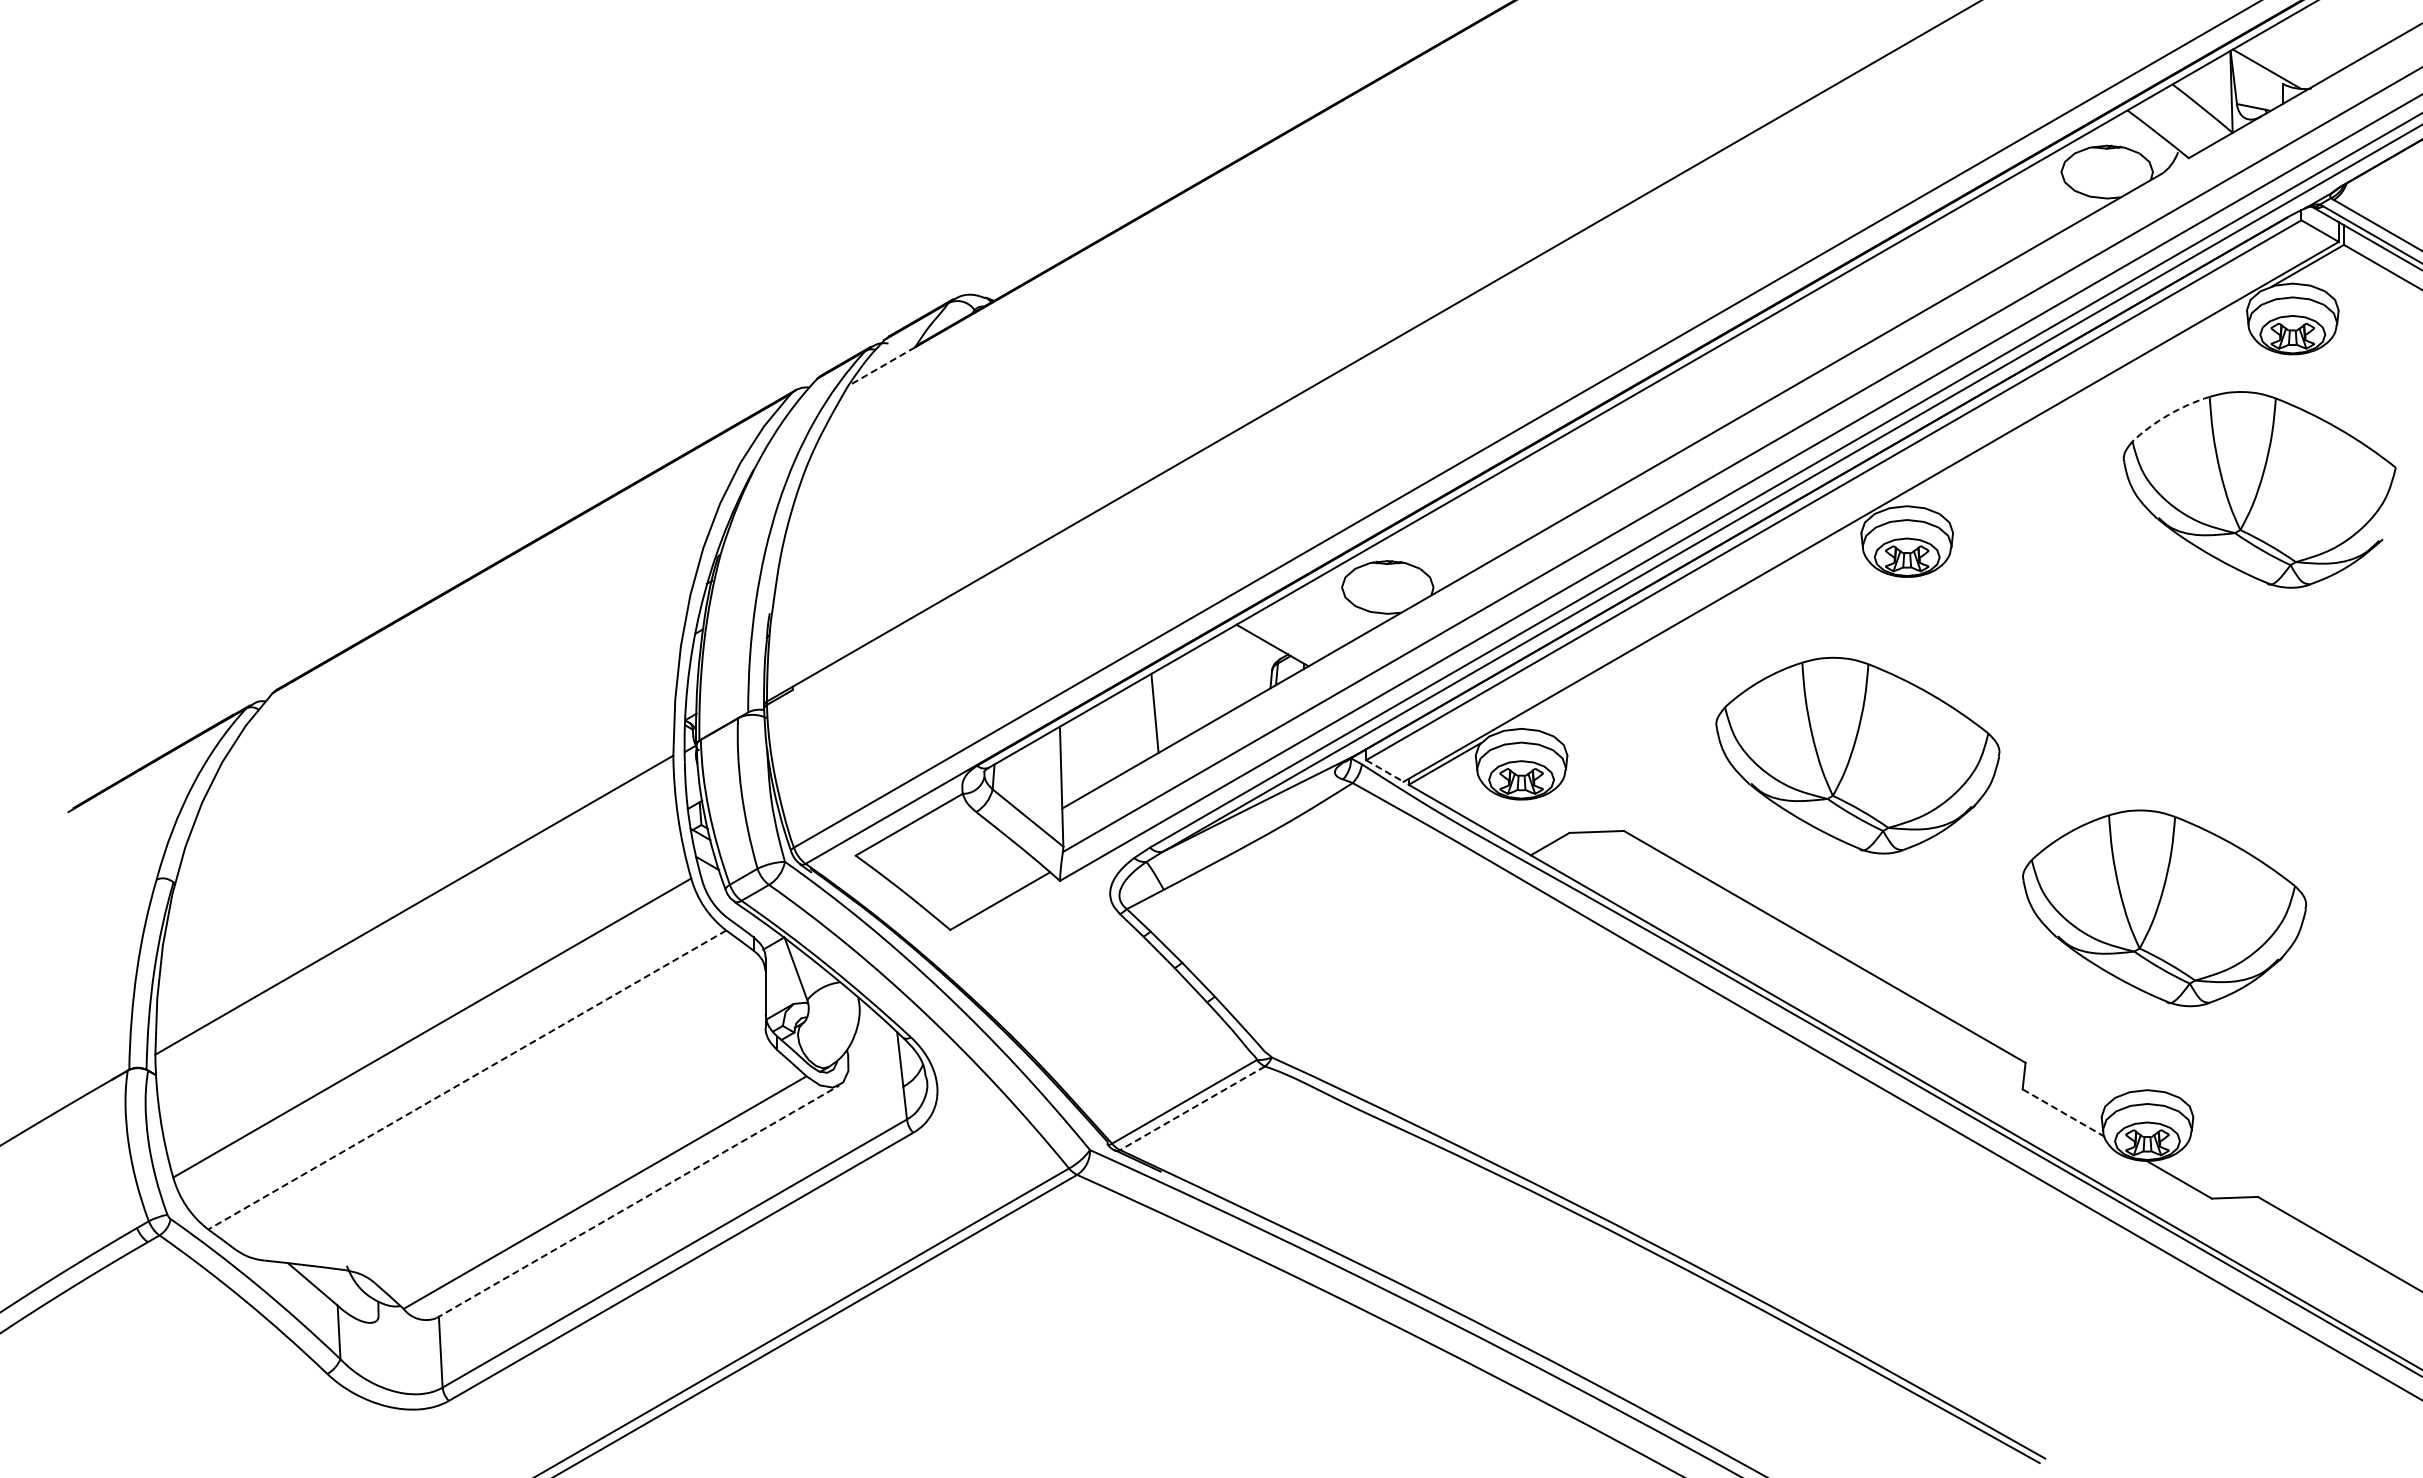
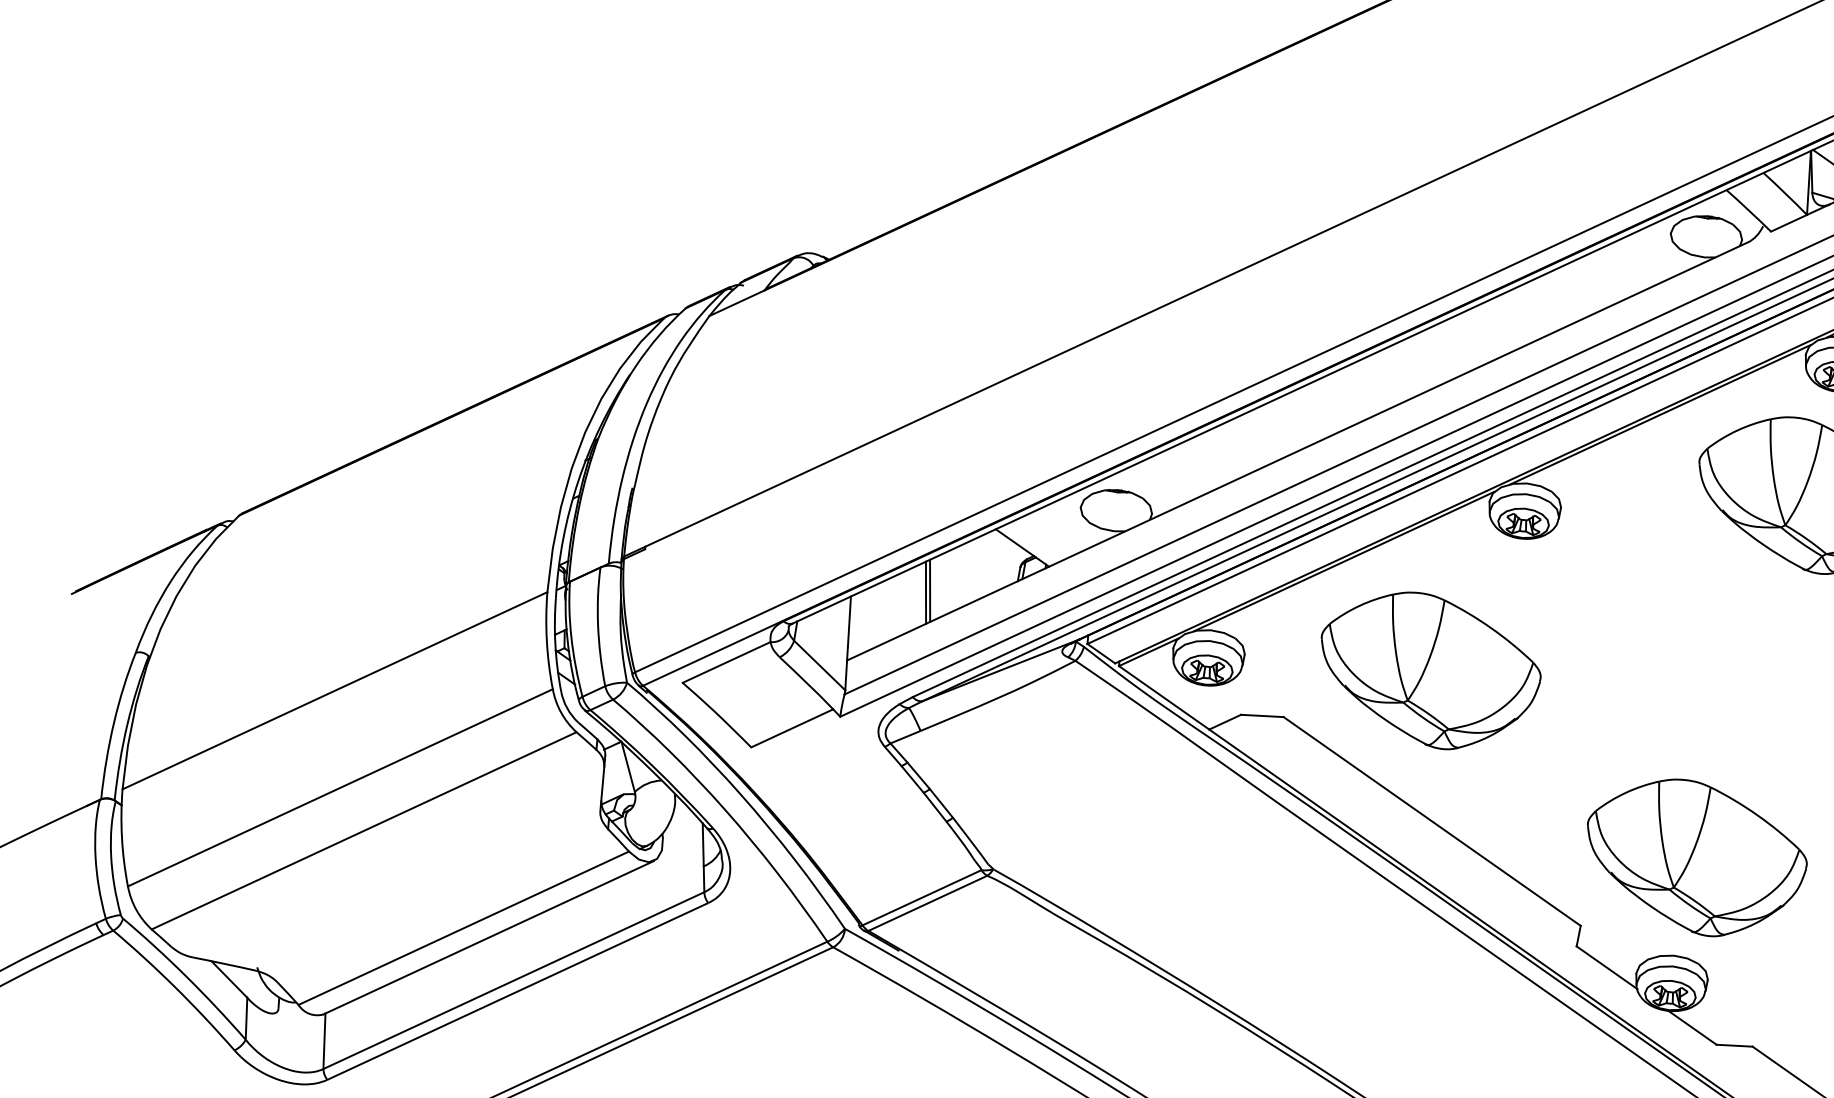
line: (881, 366) -> (736, 303), dashed -> solid
line: (2069, 403) -> (1660, 414), added
arc: (2168, 414) -> (1737, 430), dashed -> solid
line: (1683, 625) -> (1344, 560), added
line: (1159, 710) -> (929, 590), added
part: (1857, 755) -> (1429, 670), moved
line: (1384, 771) -> (1101, 654), dashed -> solid
part: (2164, 908) -> (1696, 858), moved
line: (466, 1080) -> (363, 831), dashed -> solid
line: (1192, 1108) -> (927, 903), dashed -> solid
line: (2063, 1113) -> (1606, 968), dashed -> solid
line: (637, 1201) -> (488, 937), dashed -> solid

